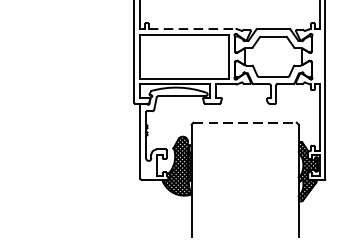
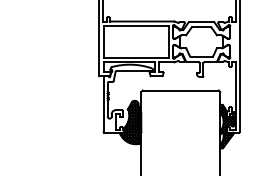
line: (191, 28) -> (141, 21), dashed -> solid
line: (246, 122) -> (181, 90), dashed -> solid

